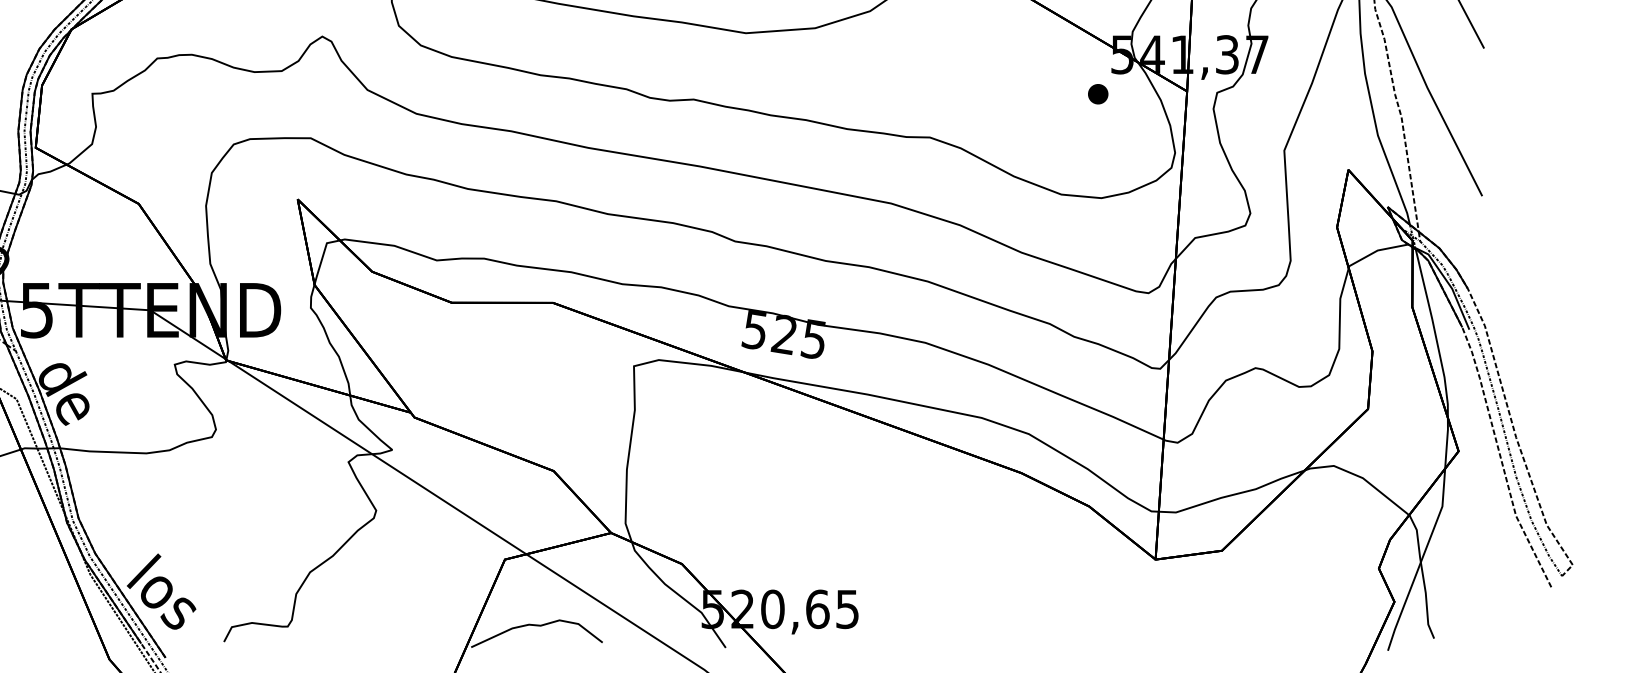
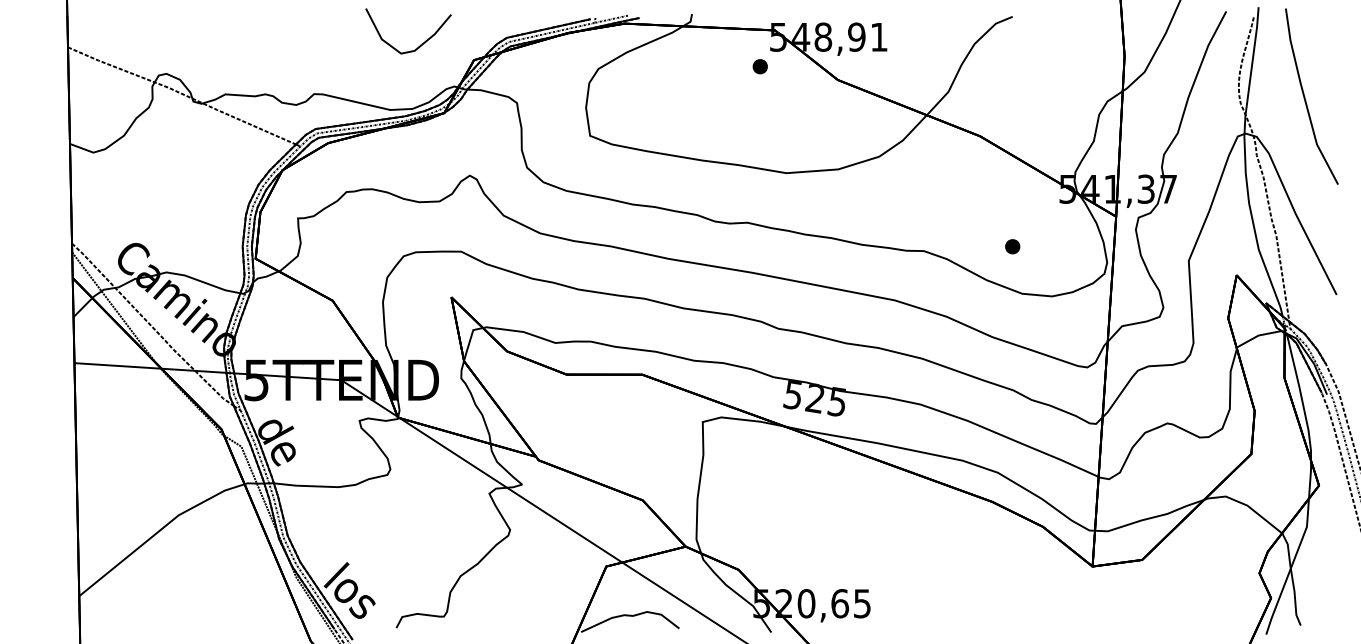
part: (1097, 93) -> (1012, 246), moved

